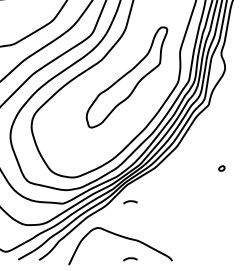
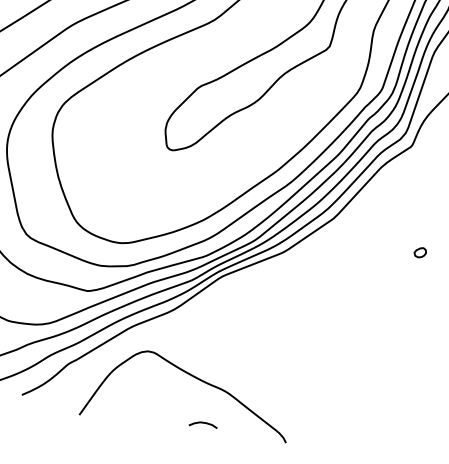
part: (221, 168) -> (419, 252), moved
curve: (130, 202) -> (223, 312), removed

